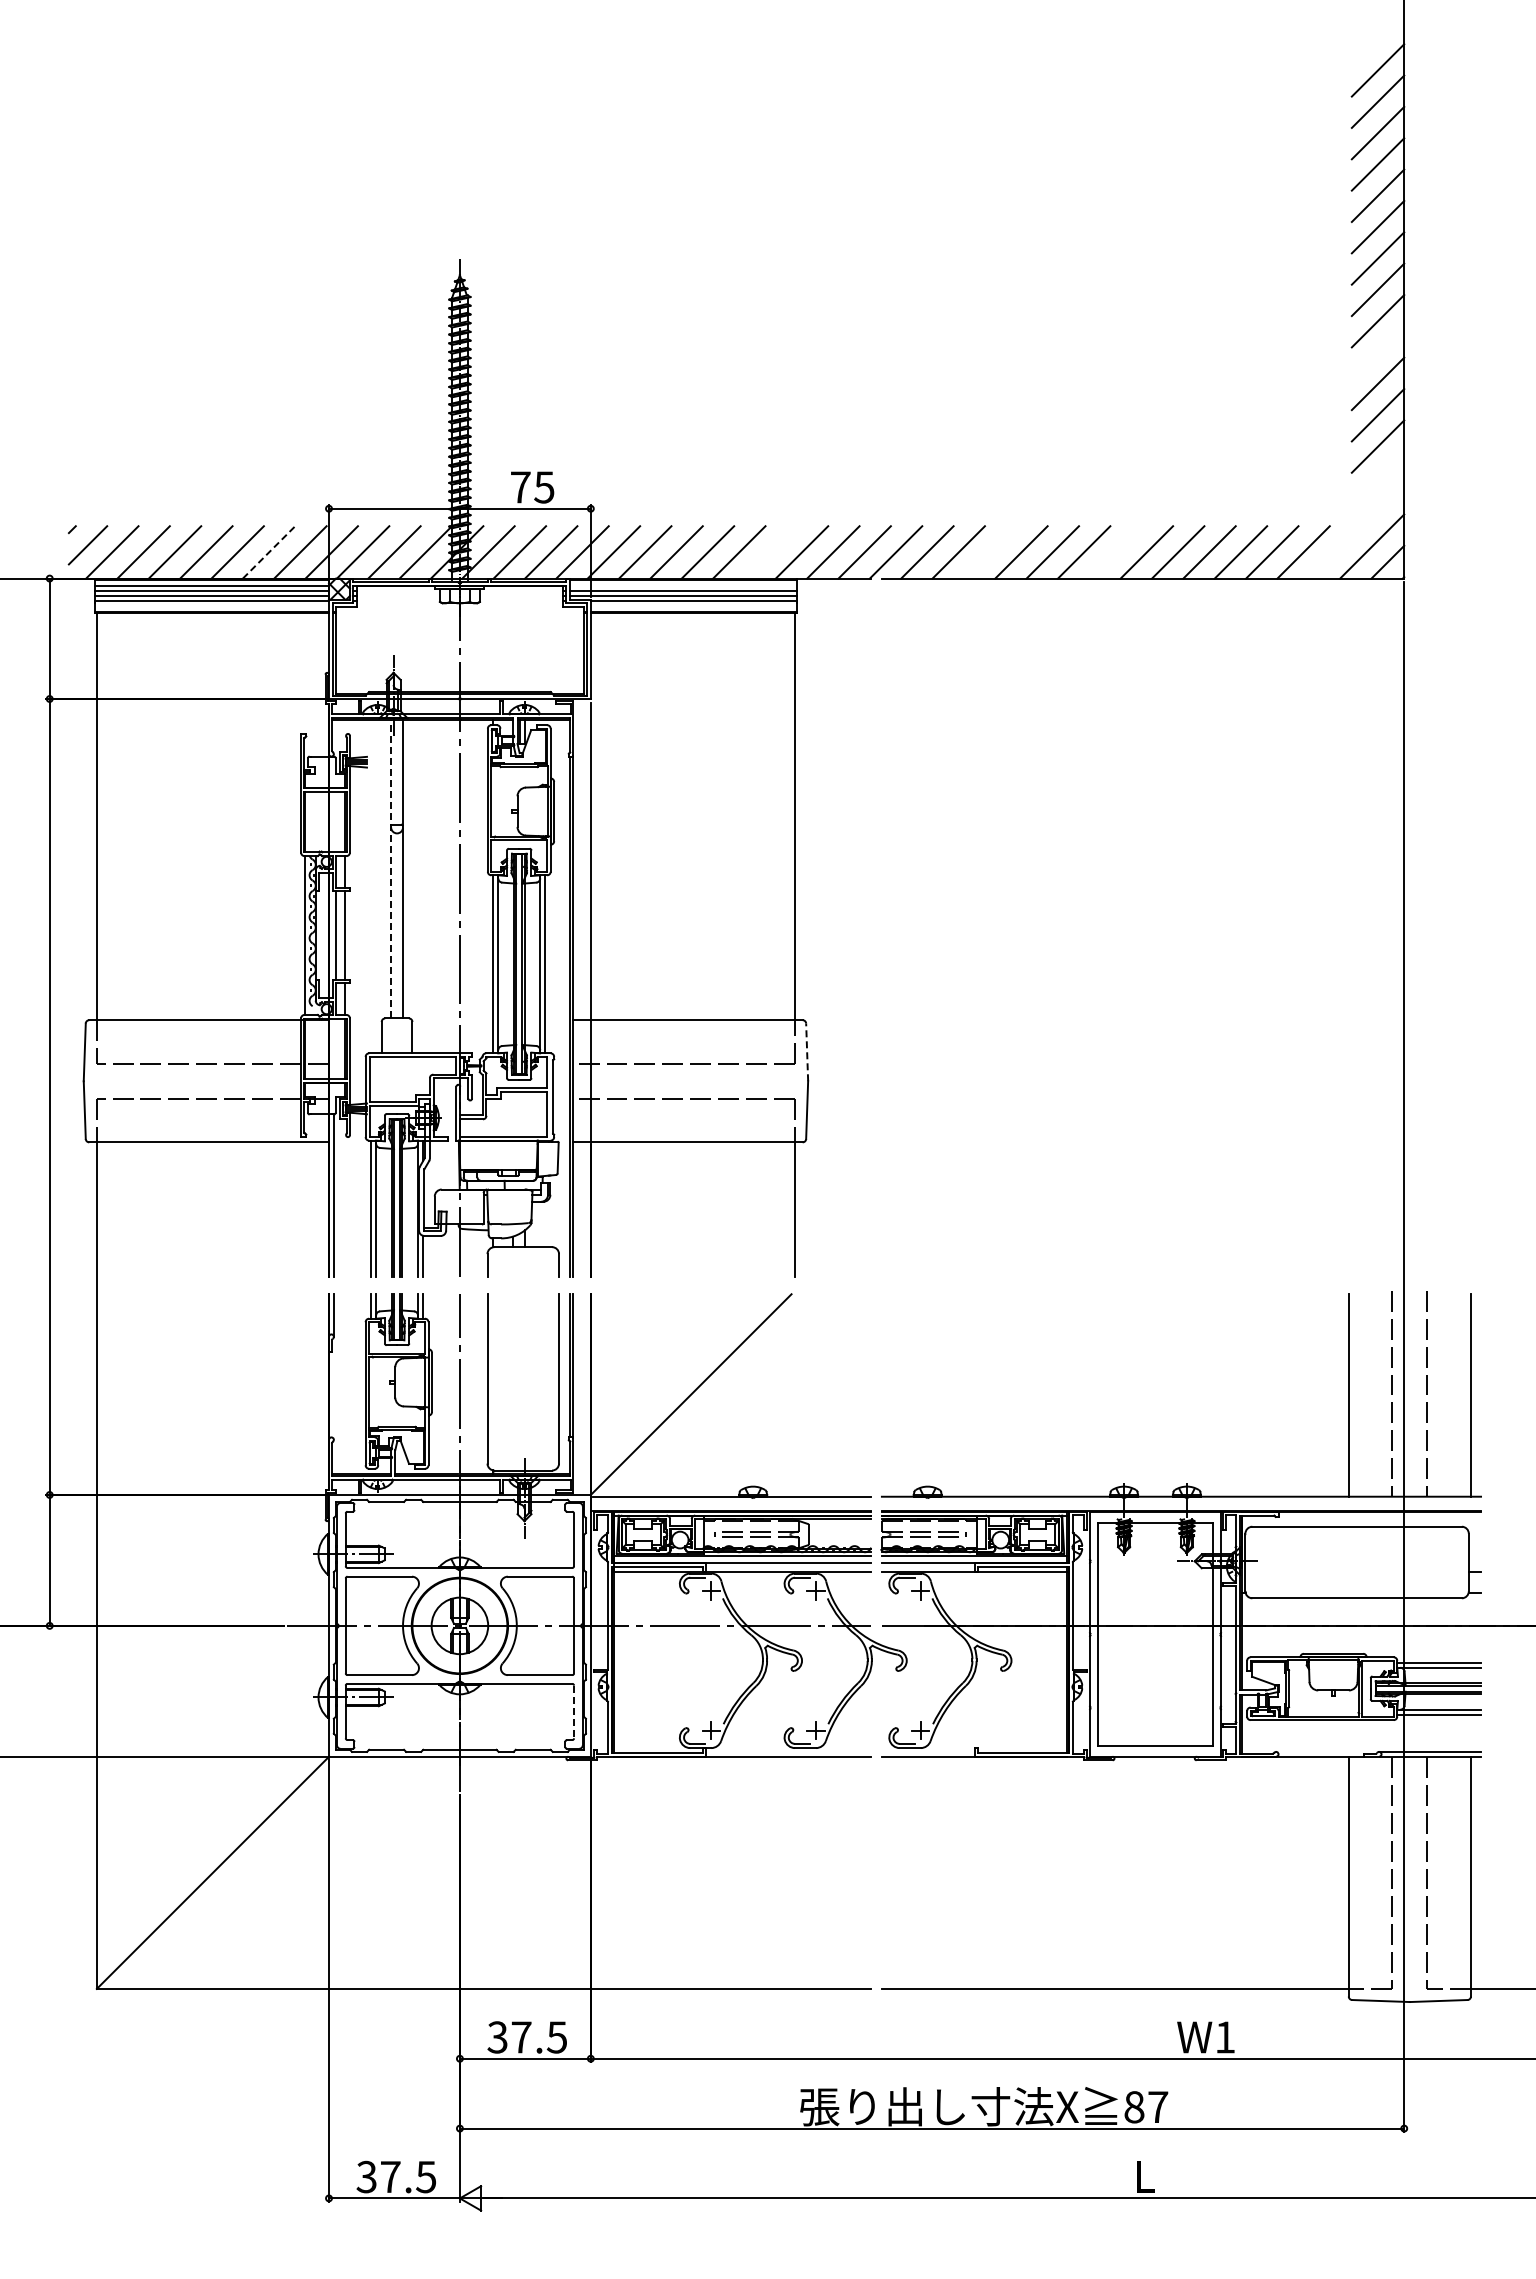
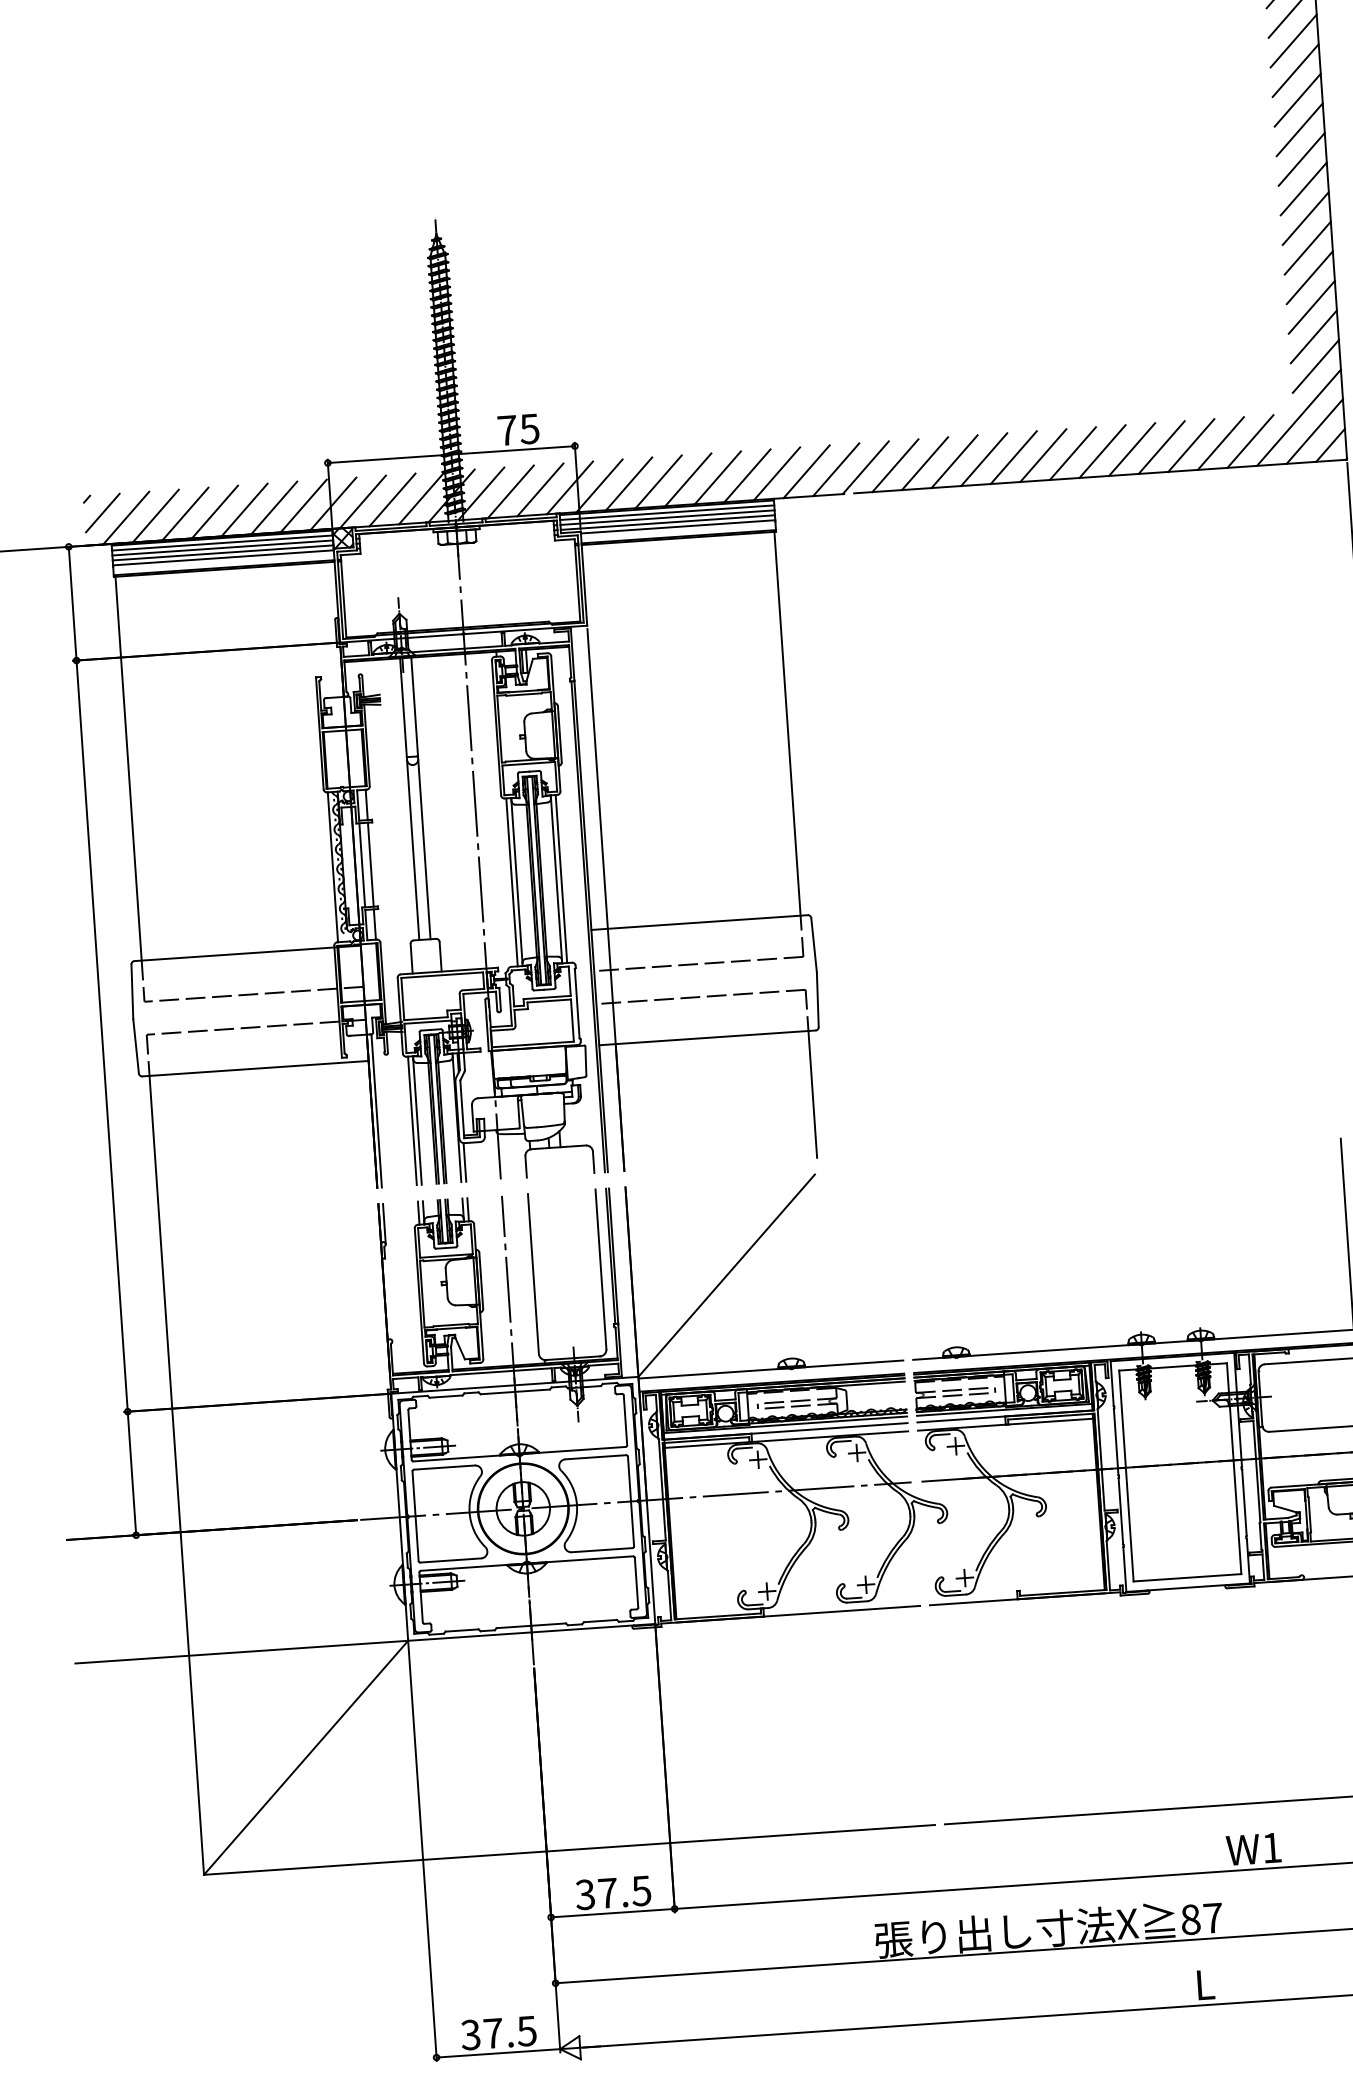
line: (1377, 352) -> (1307, 248), added
line: (1377, 477) -> (1315, 366), added
line: (1356, 530) -> (1298, 417), added
line: (269, 552) -> (274, 508), dashed -> solid
line: (770, 552) -> (747, 475), added
line: (989, 552) -> (954, 461), added
line: (1115, 552) -> (1072, 453), added
line: (682, 585) -> (666, 512), added
line: (391, 868) -> (410, 798), dashed -> solid
line: (807, 1052) -> (814, 945), dashed -> solid
line: (574, 1712) -> (636, 1583), dashed -> solid

